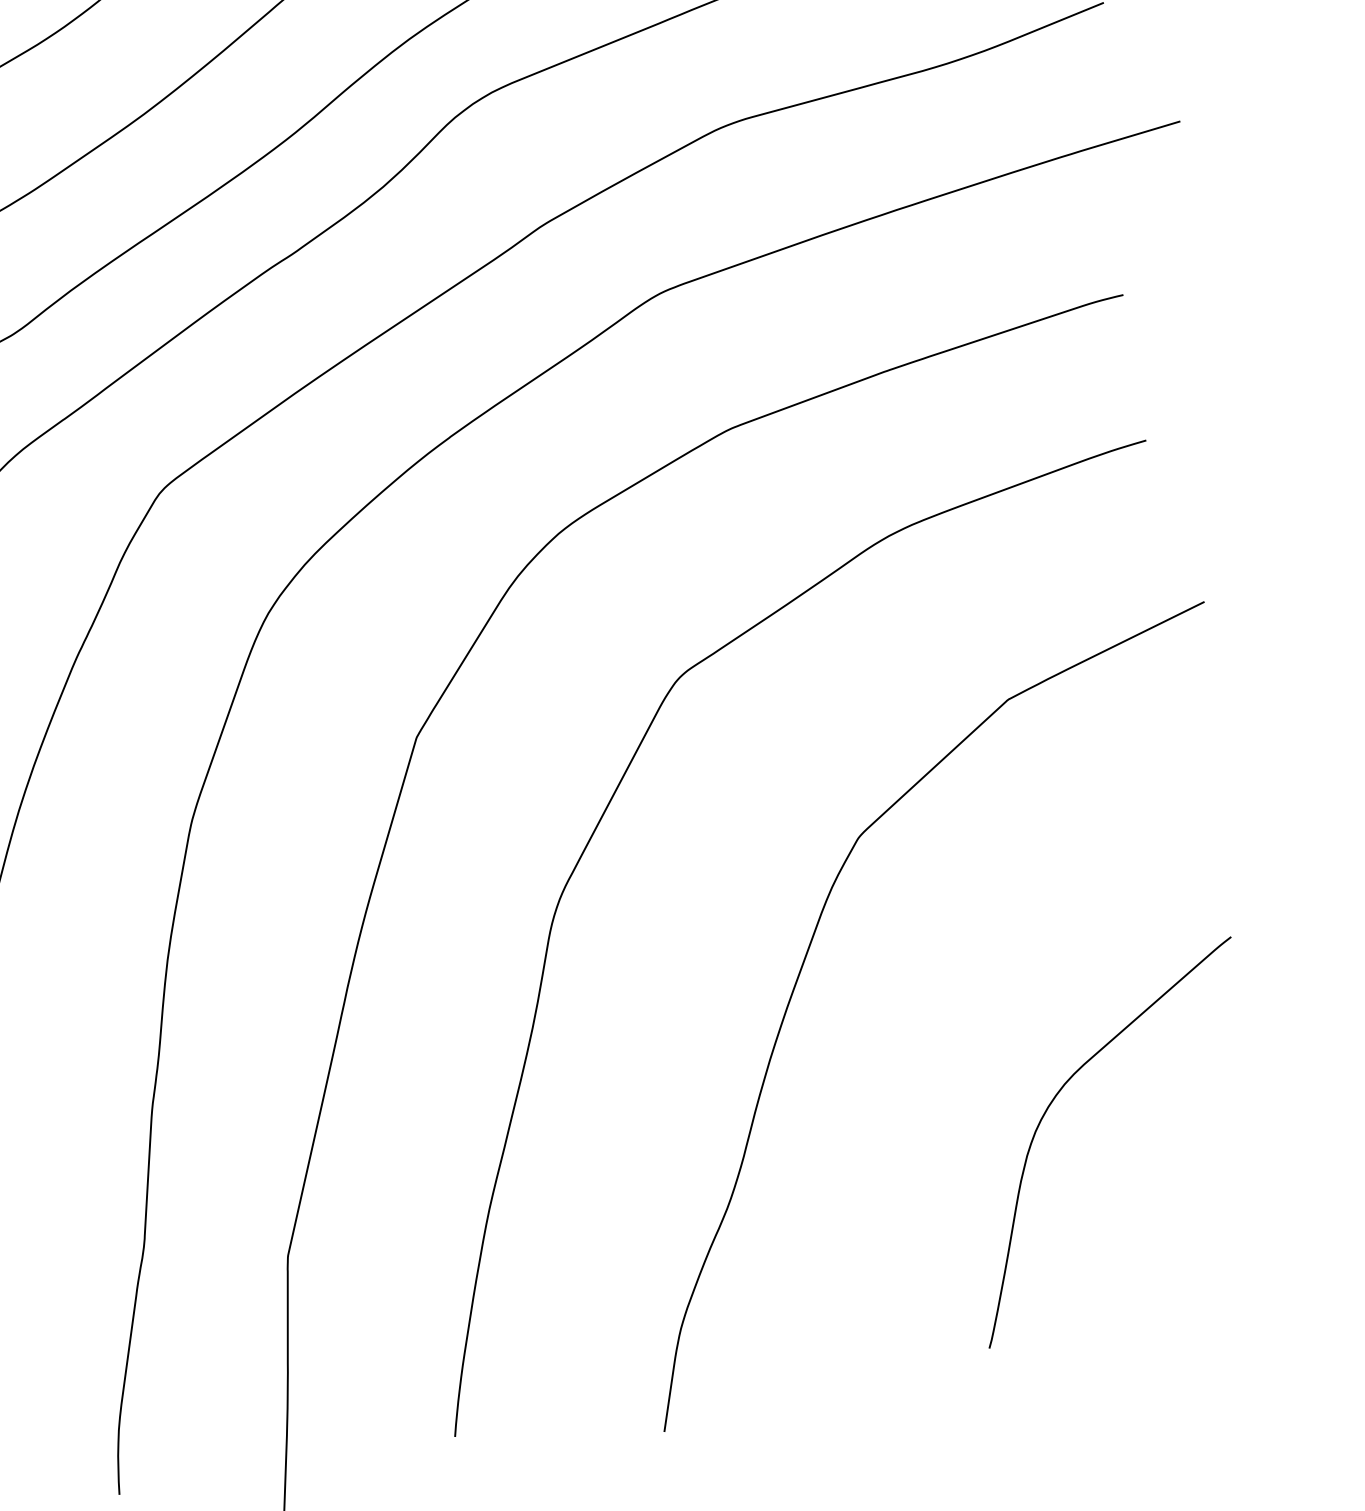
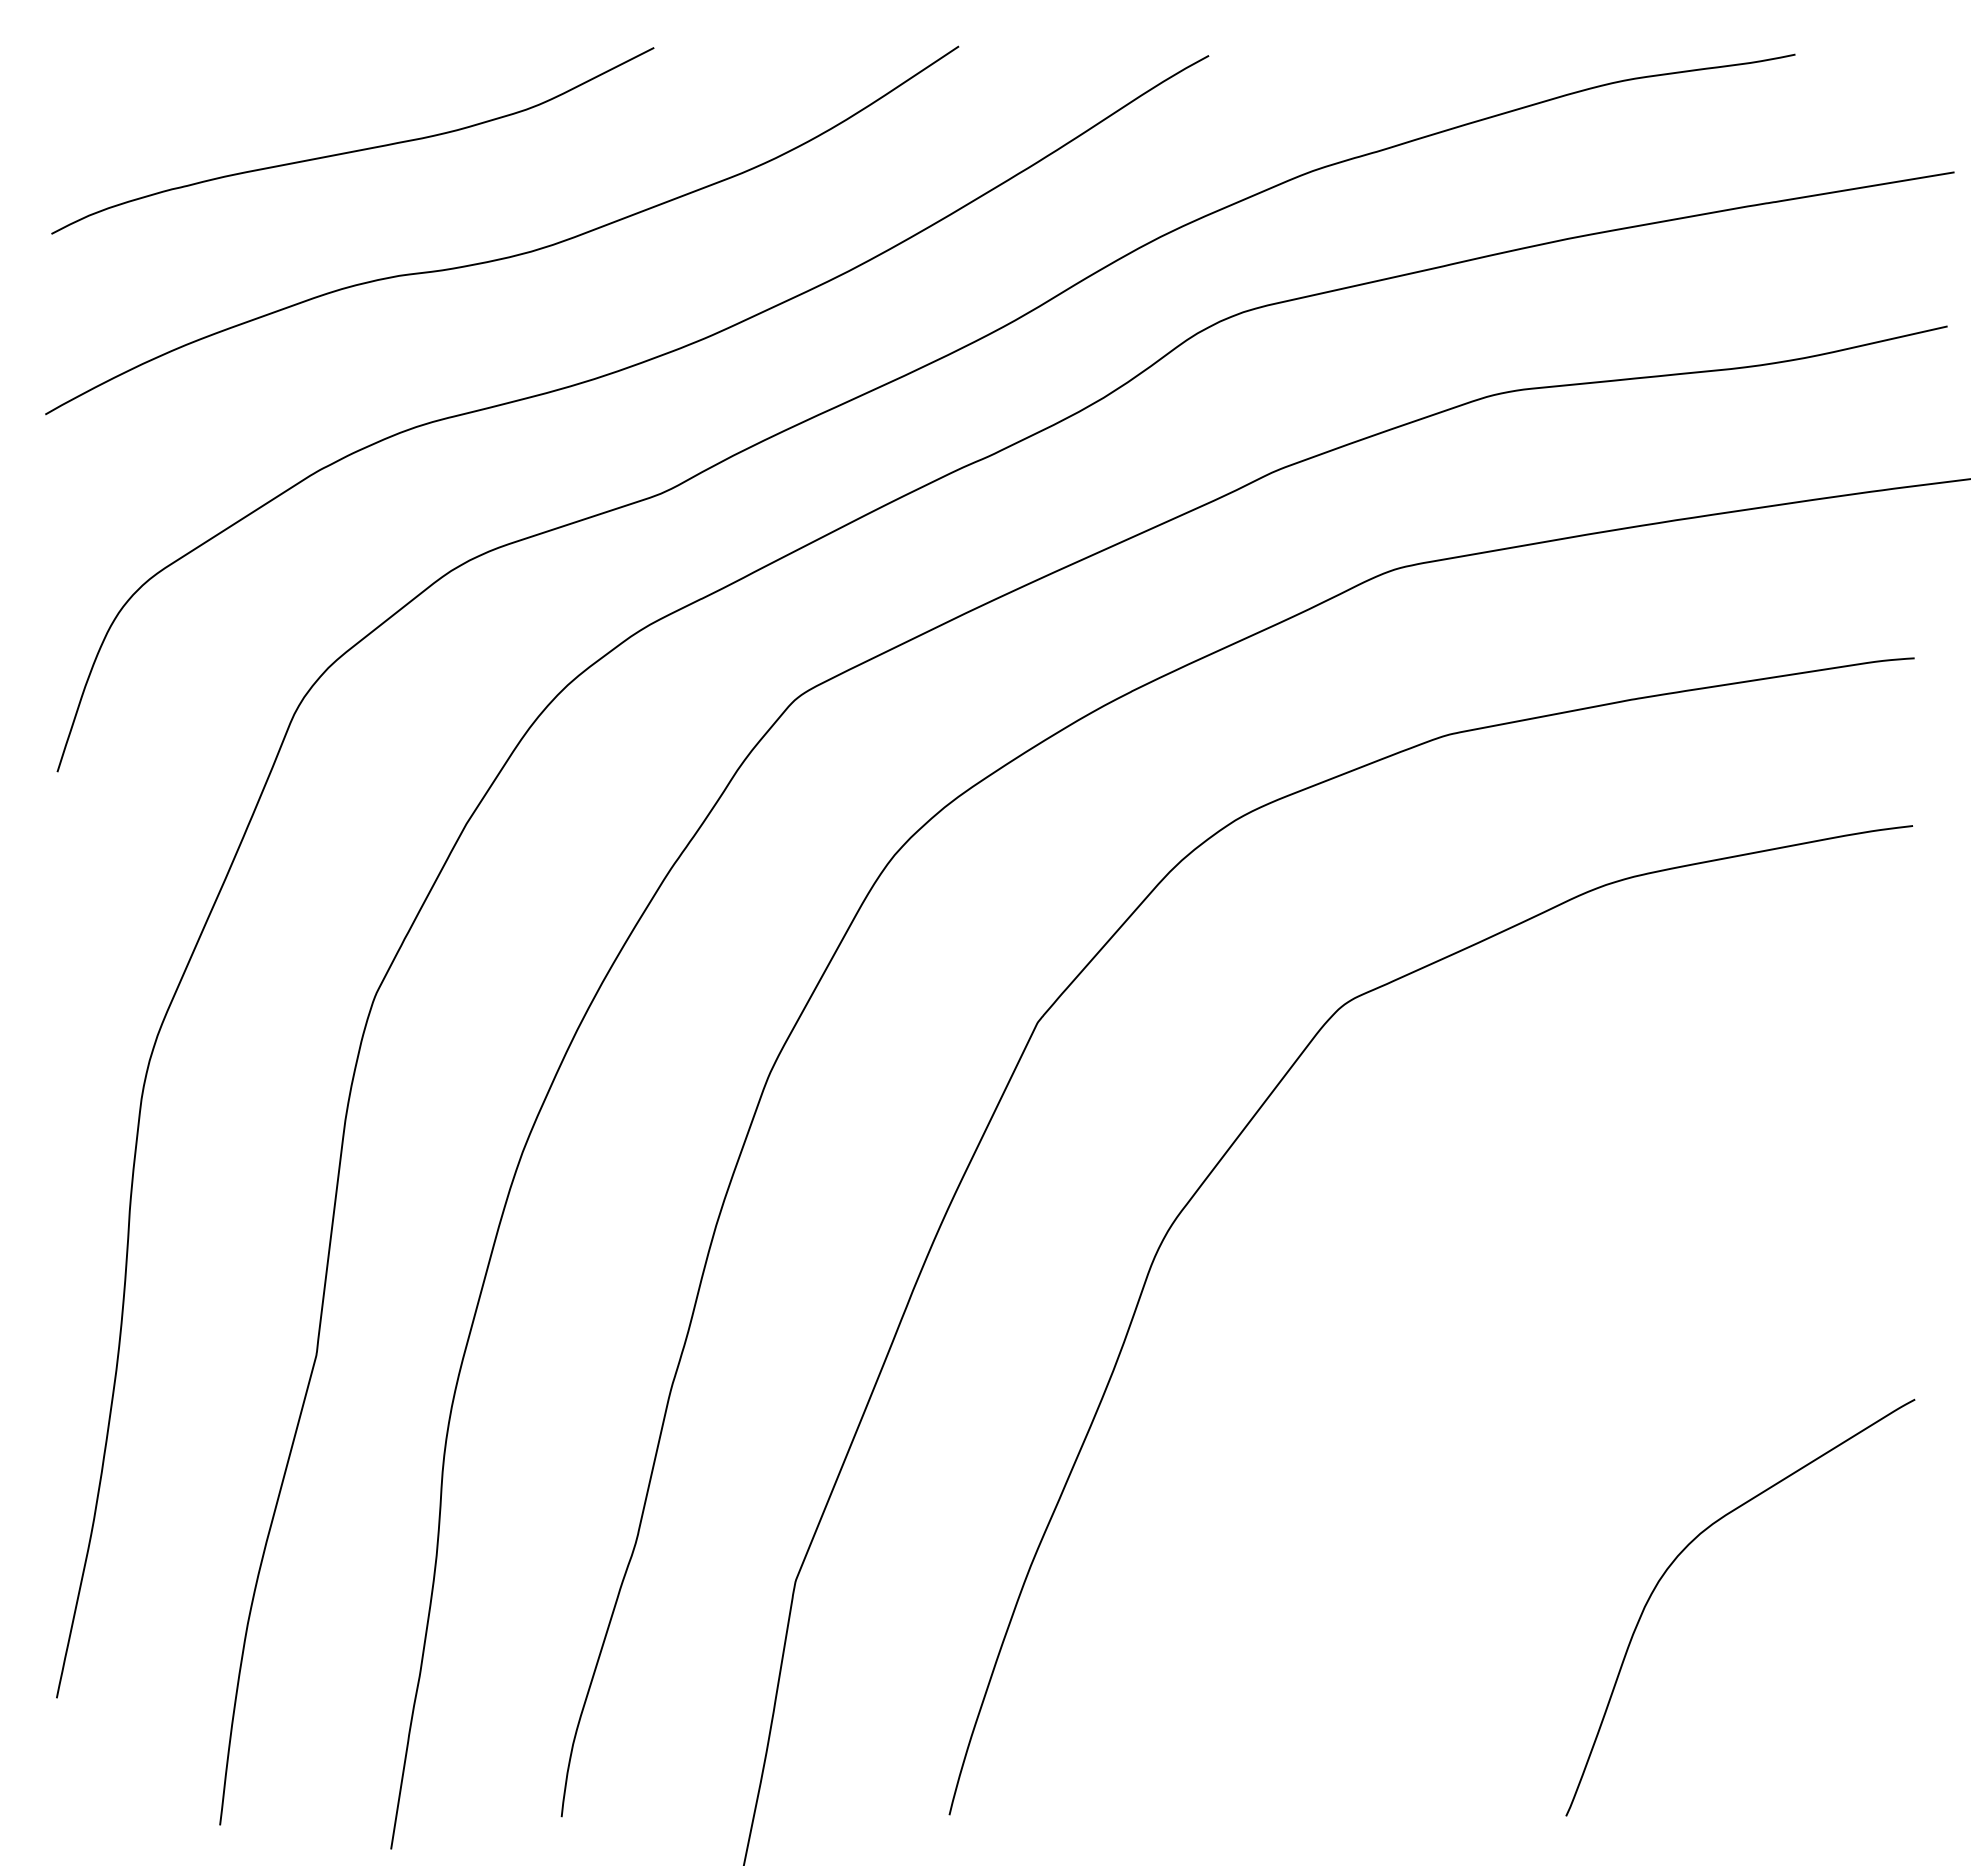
curve: (801, 970) -> (1426, 1356), removed

